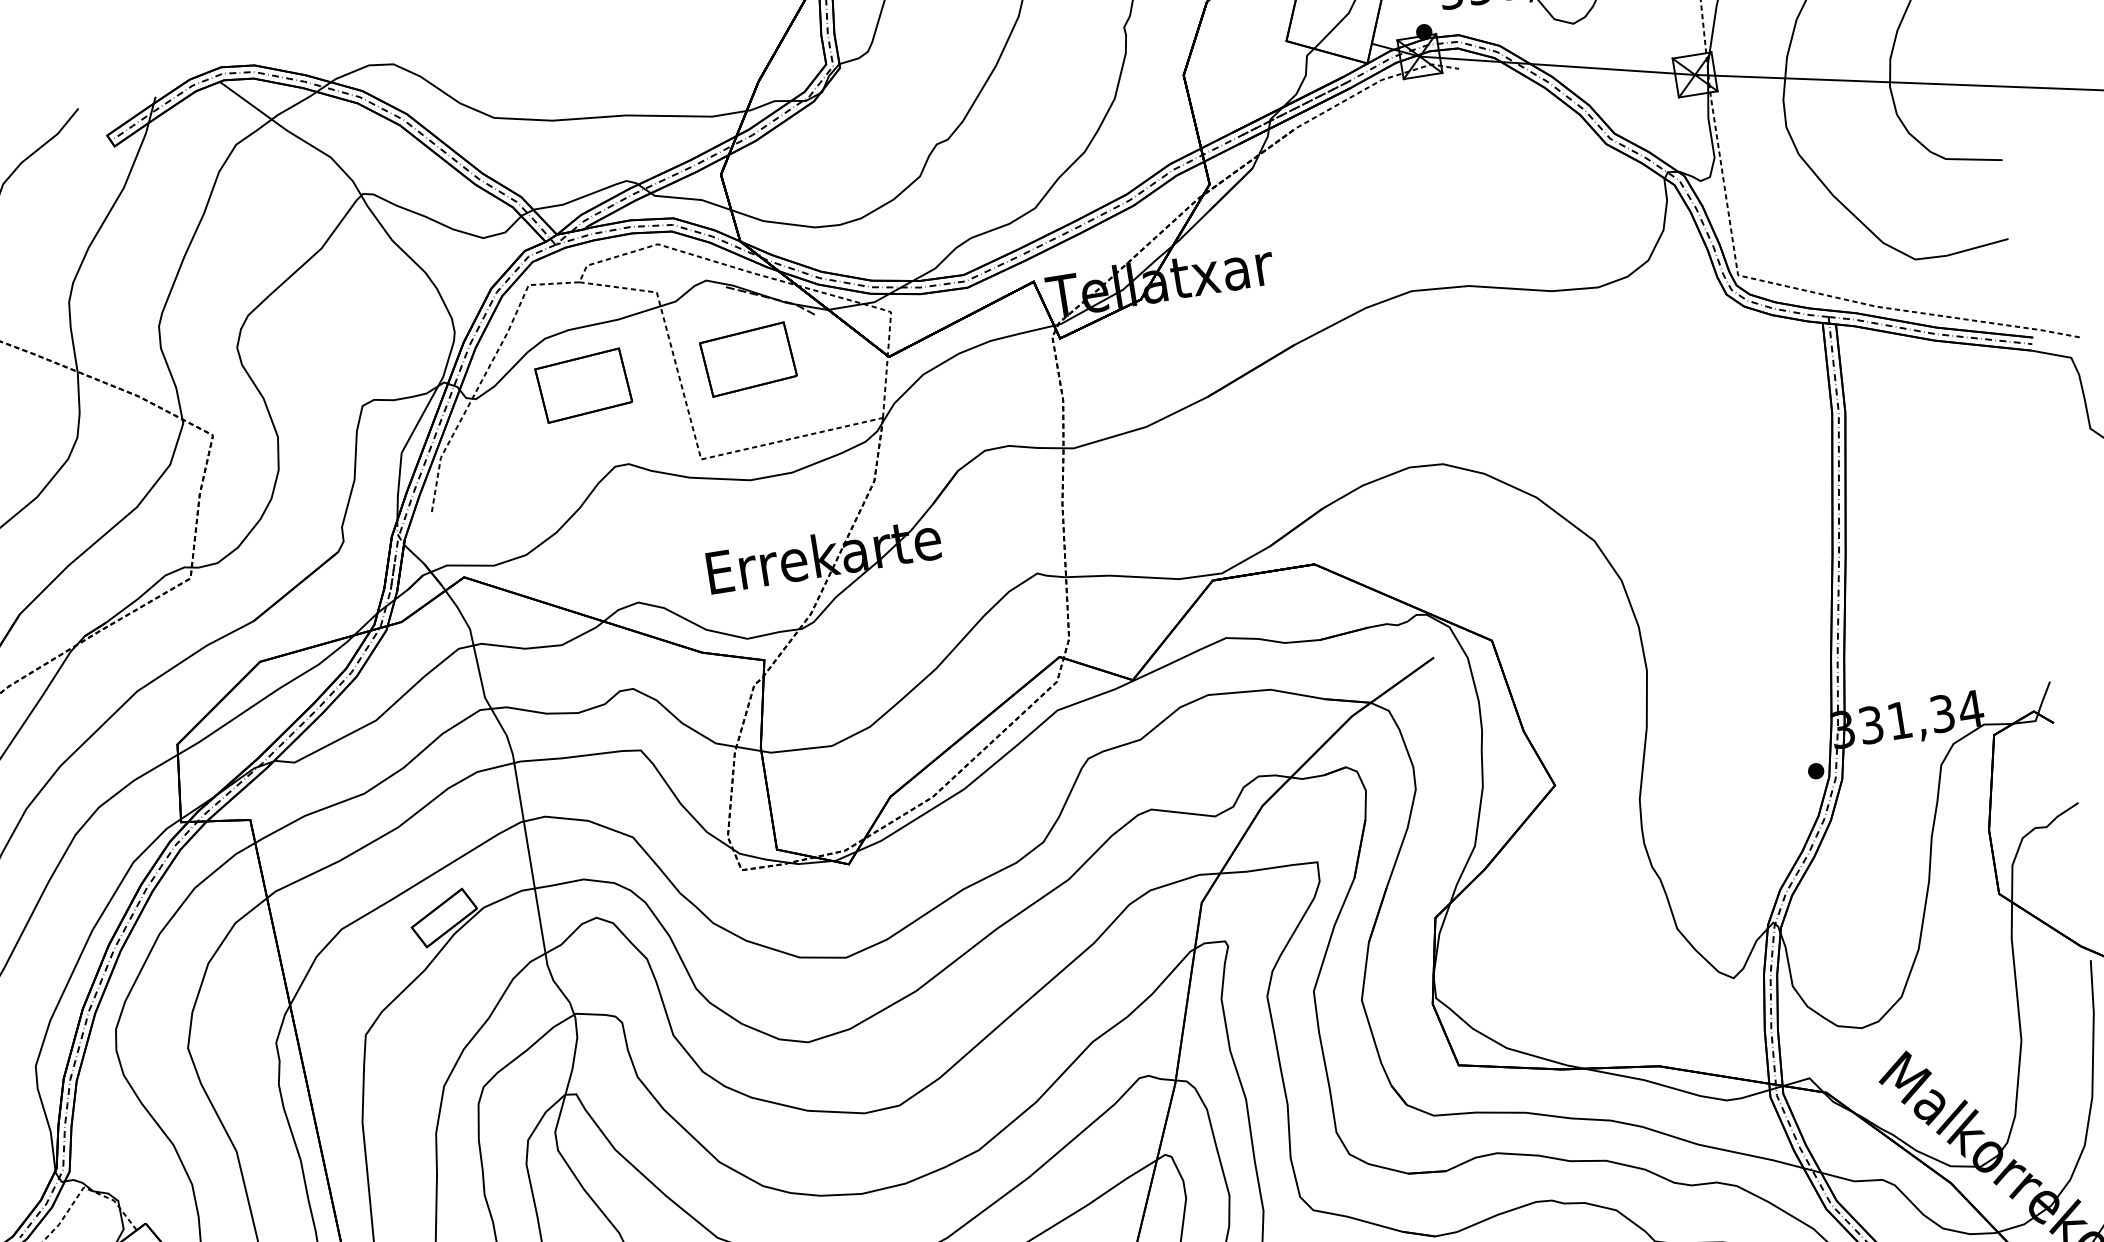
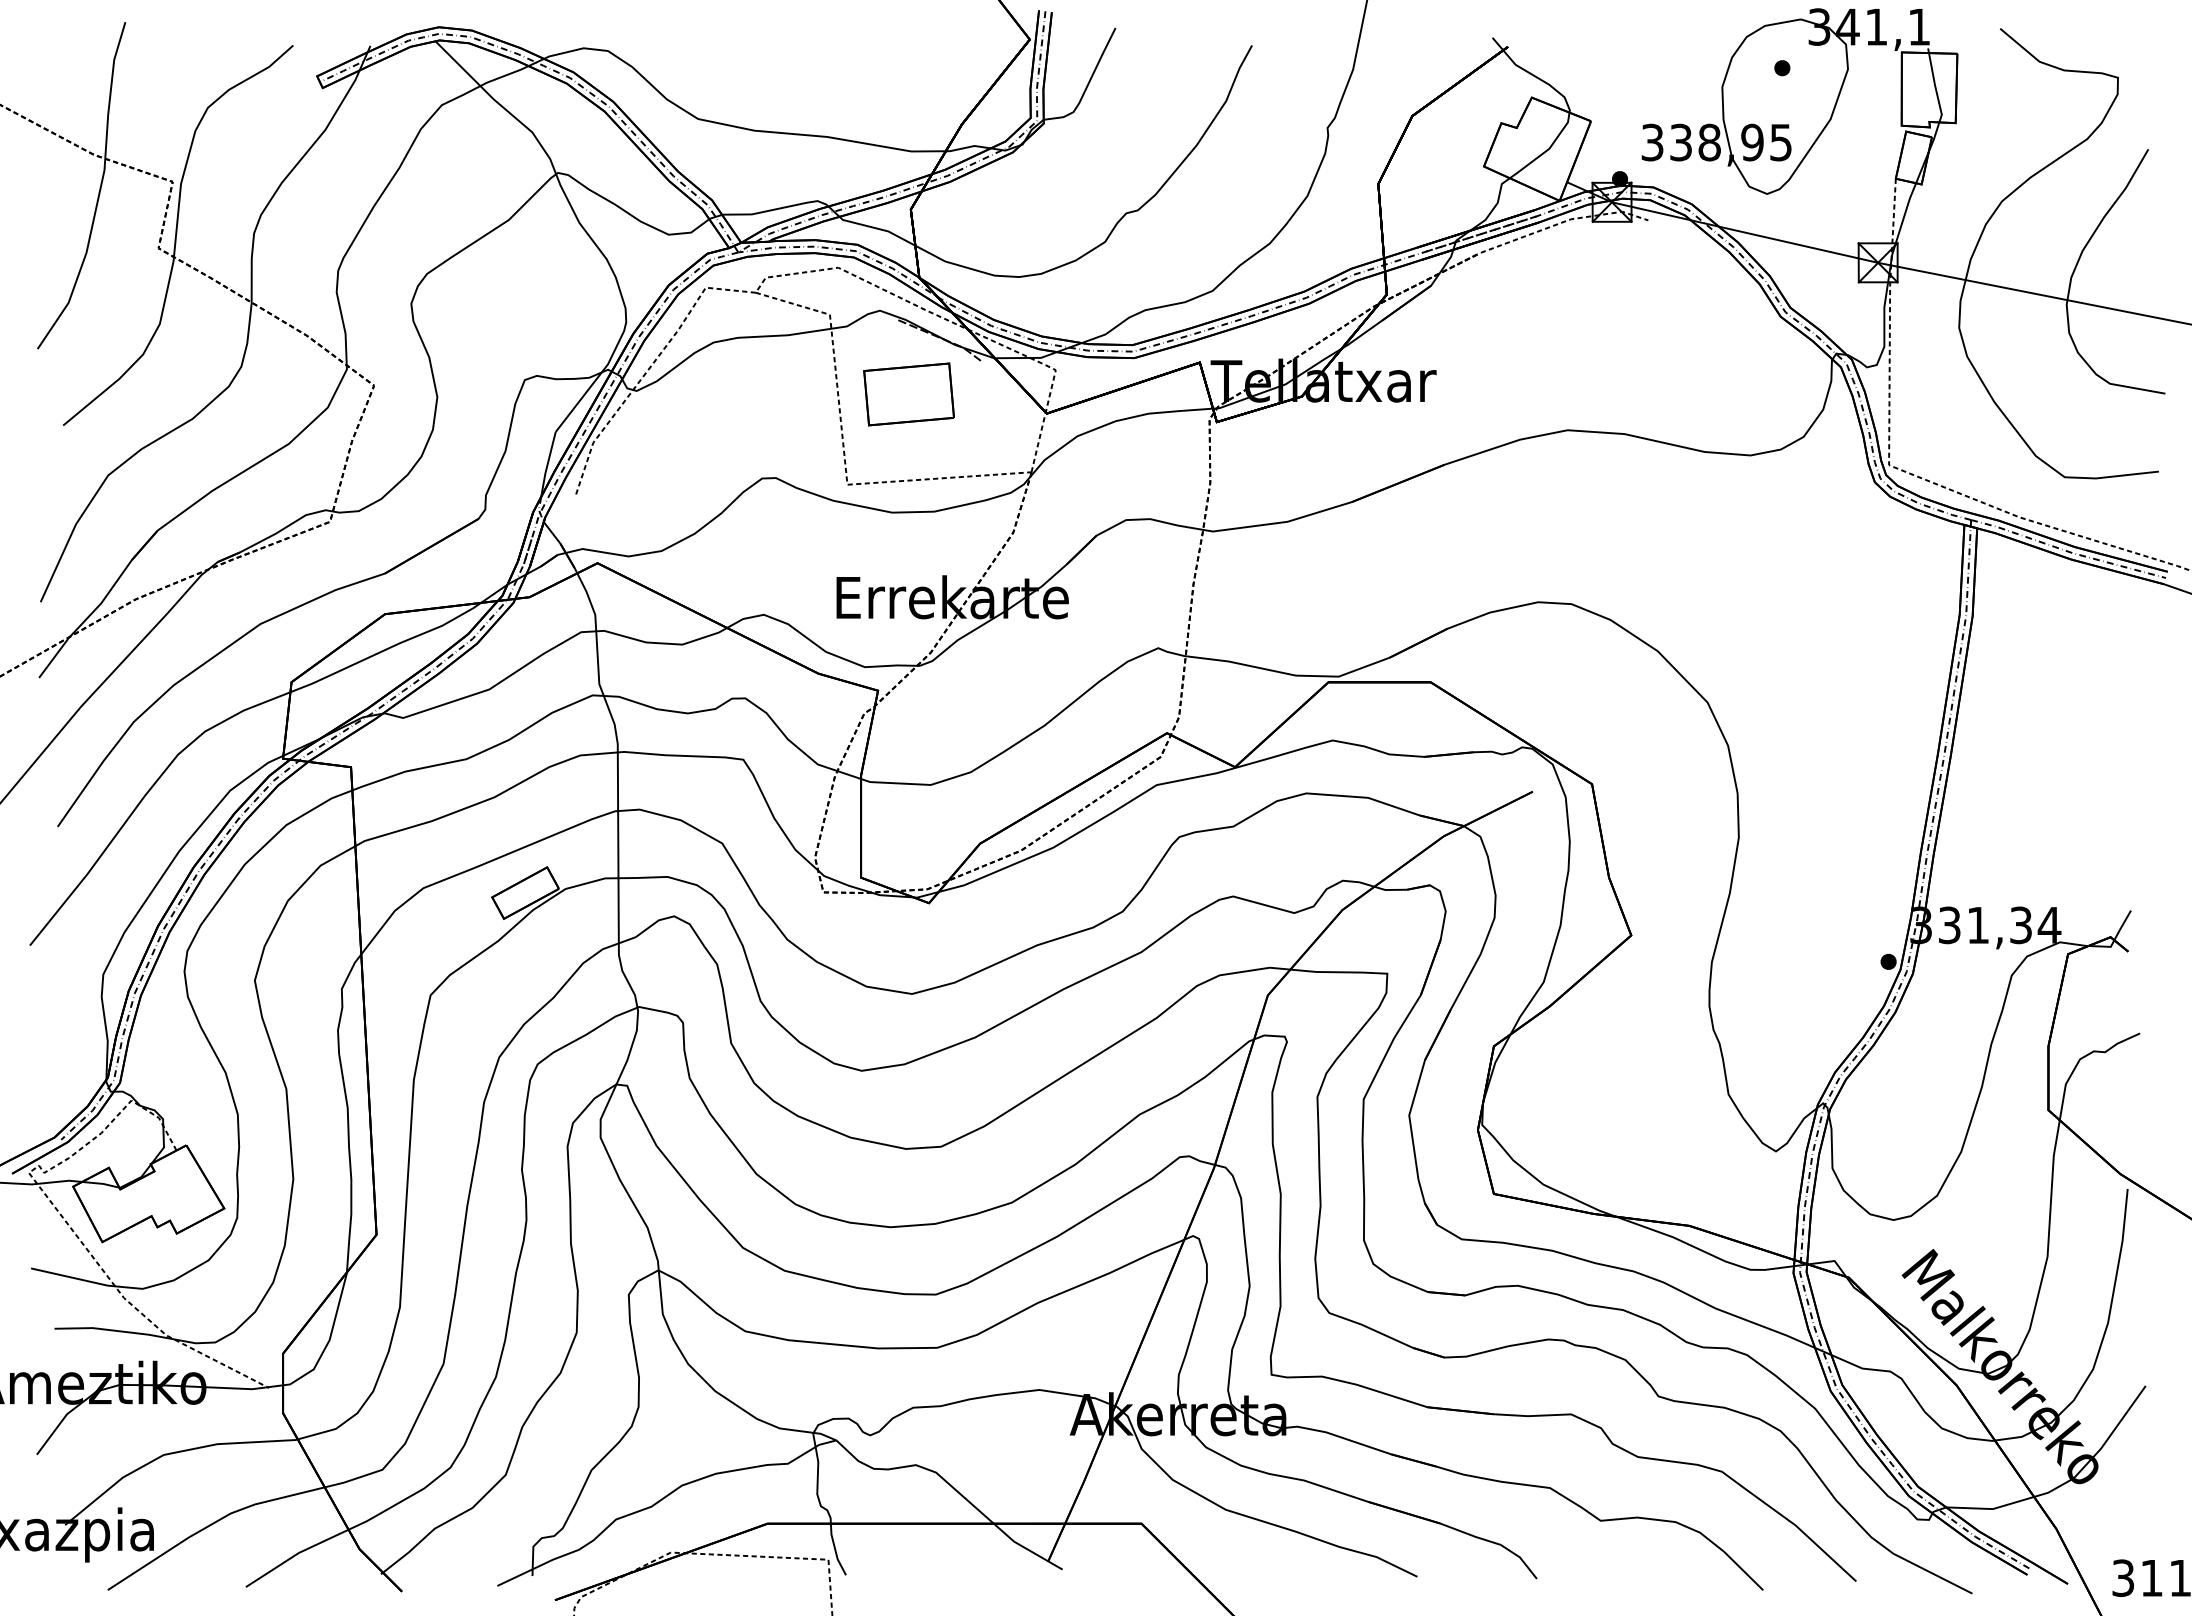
part: (583, 385) -> (743, 394), removed

